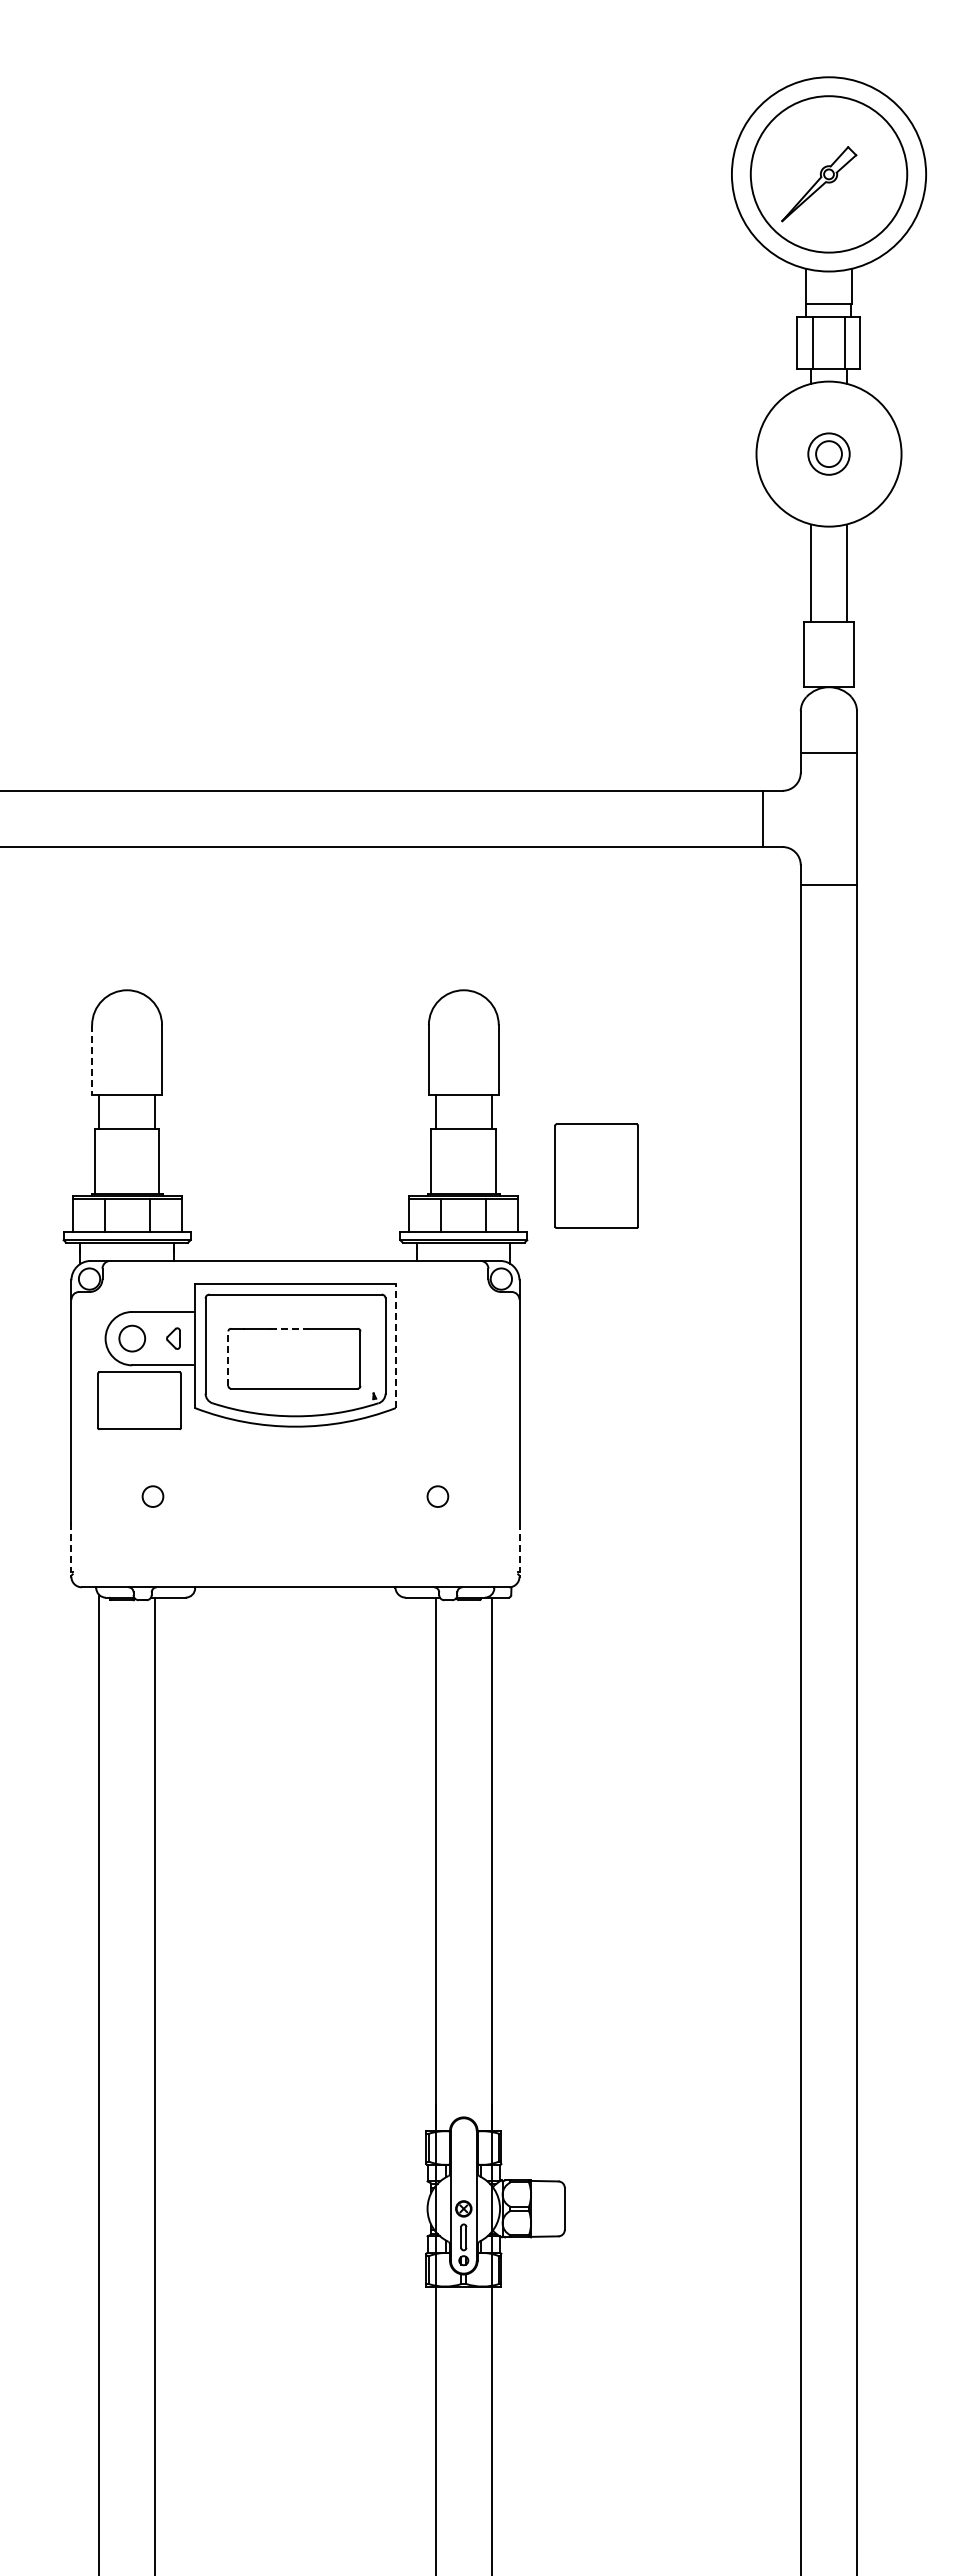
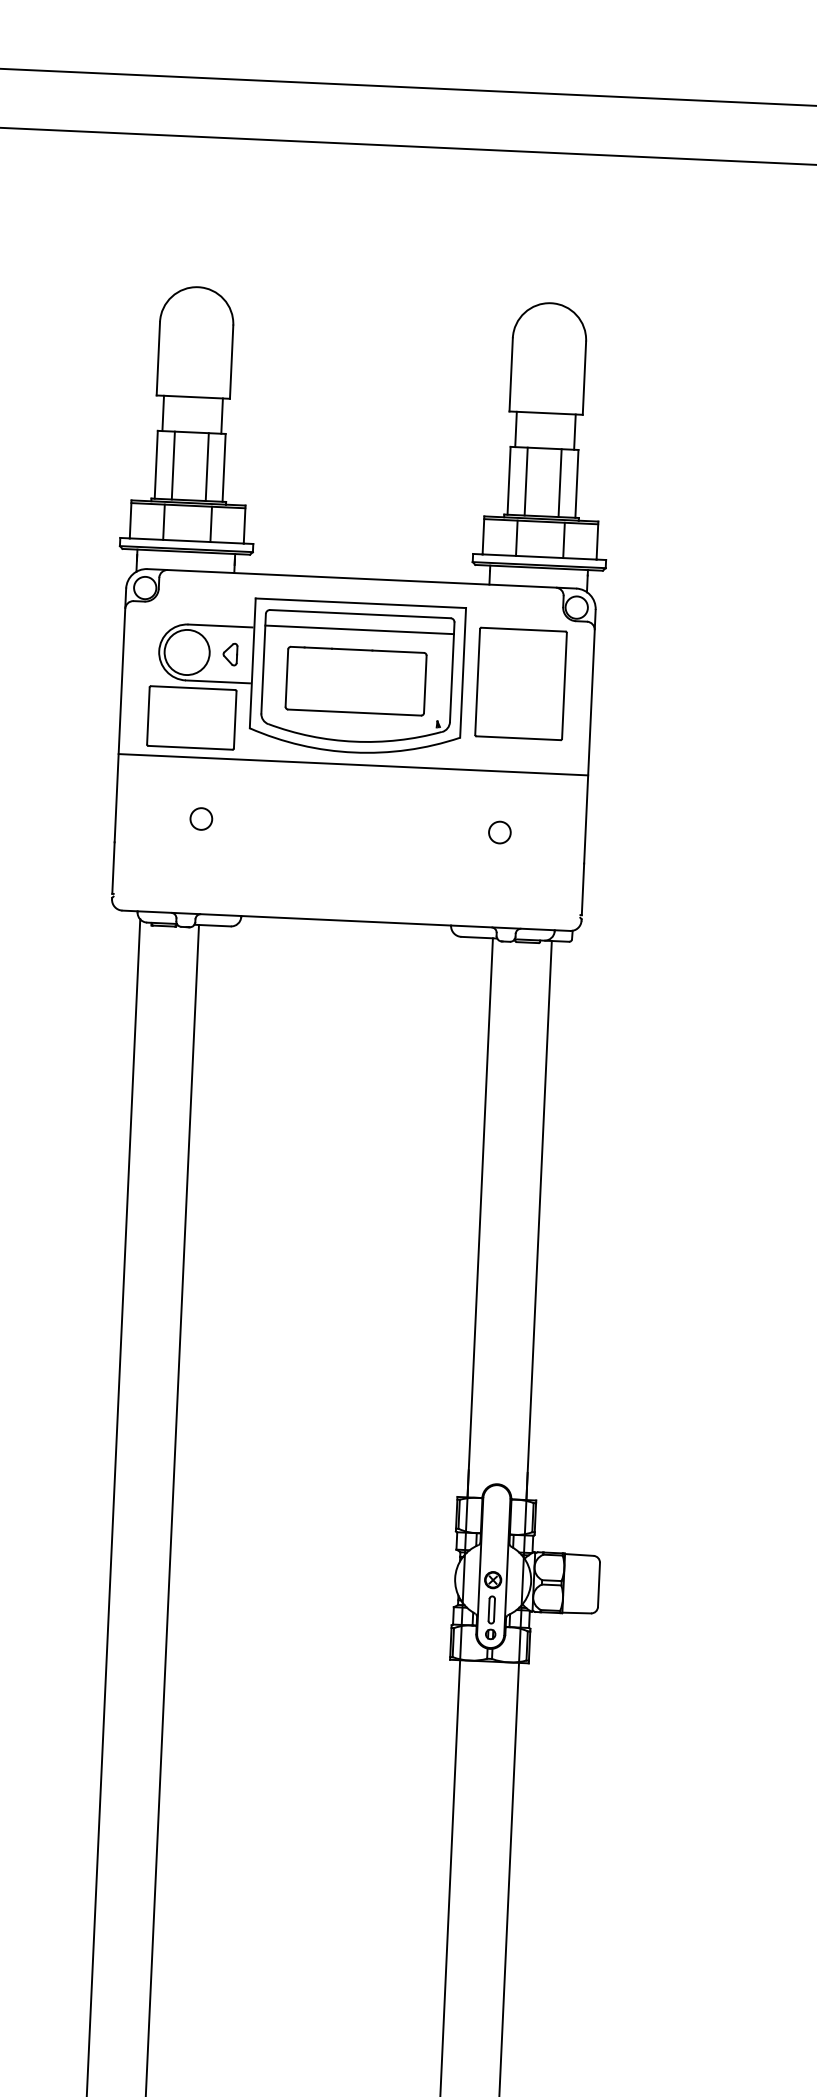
line: (92, 1060) -> (158, 359), dashed -> solid
line: (111, 1160) -> (173, 464), added
line: (143, 1160) -> (207, 466), added
line: (447, 1160) -> (525, 480), added
line: (480, 1160) -> (560, 482), added
part: (596, 1175) -> (520, 683), moved
line: (295, 1309) -> (359, 629), added
line: (289, 1328) -> (352, 649), dashed -> solid
circle: (131, 1338) -> (186, 652), size x1.67
line: (395, 1346) -> (462, 673), dashed -> solid
line: (228, 1358) -> (287, 677), dashed -> solid
line: (295, 1438) -> (353, 764), added
line: (71, 1547) -> (113, 868), dashed -> solid
line: (519, 1547) -> (582, 889), dashed -> solid

